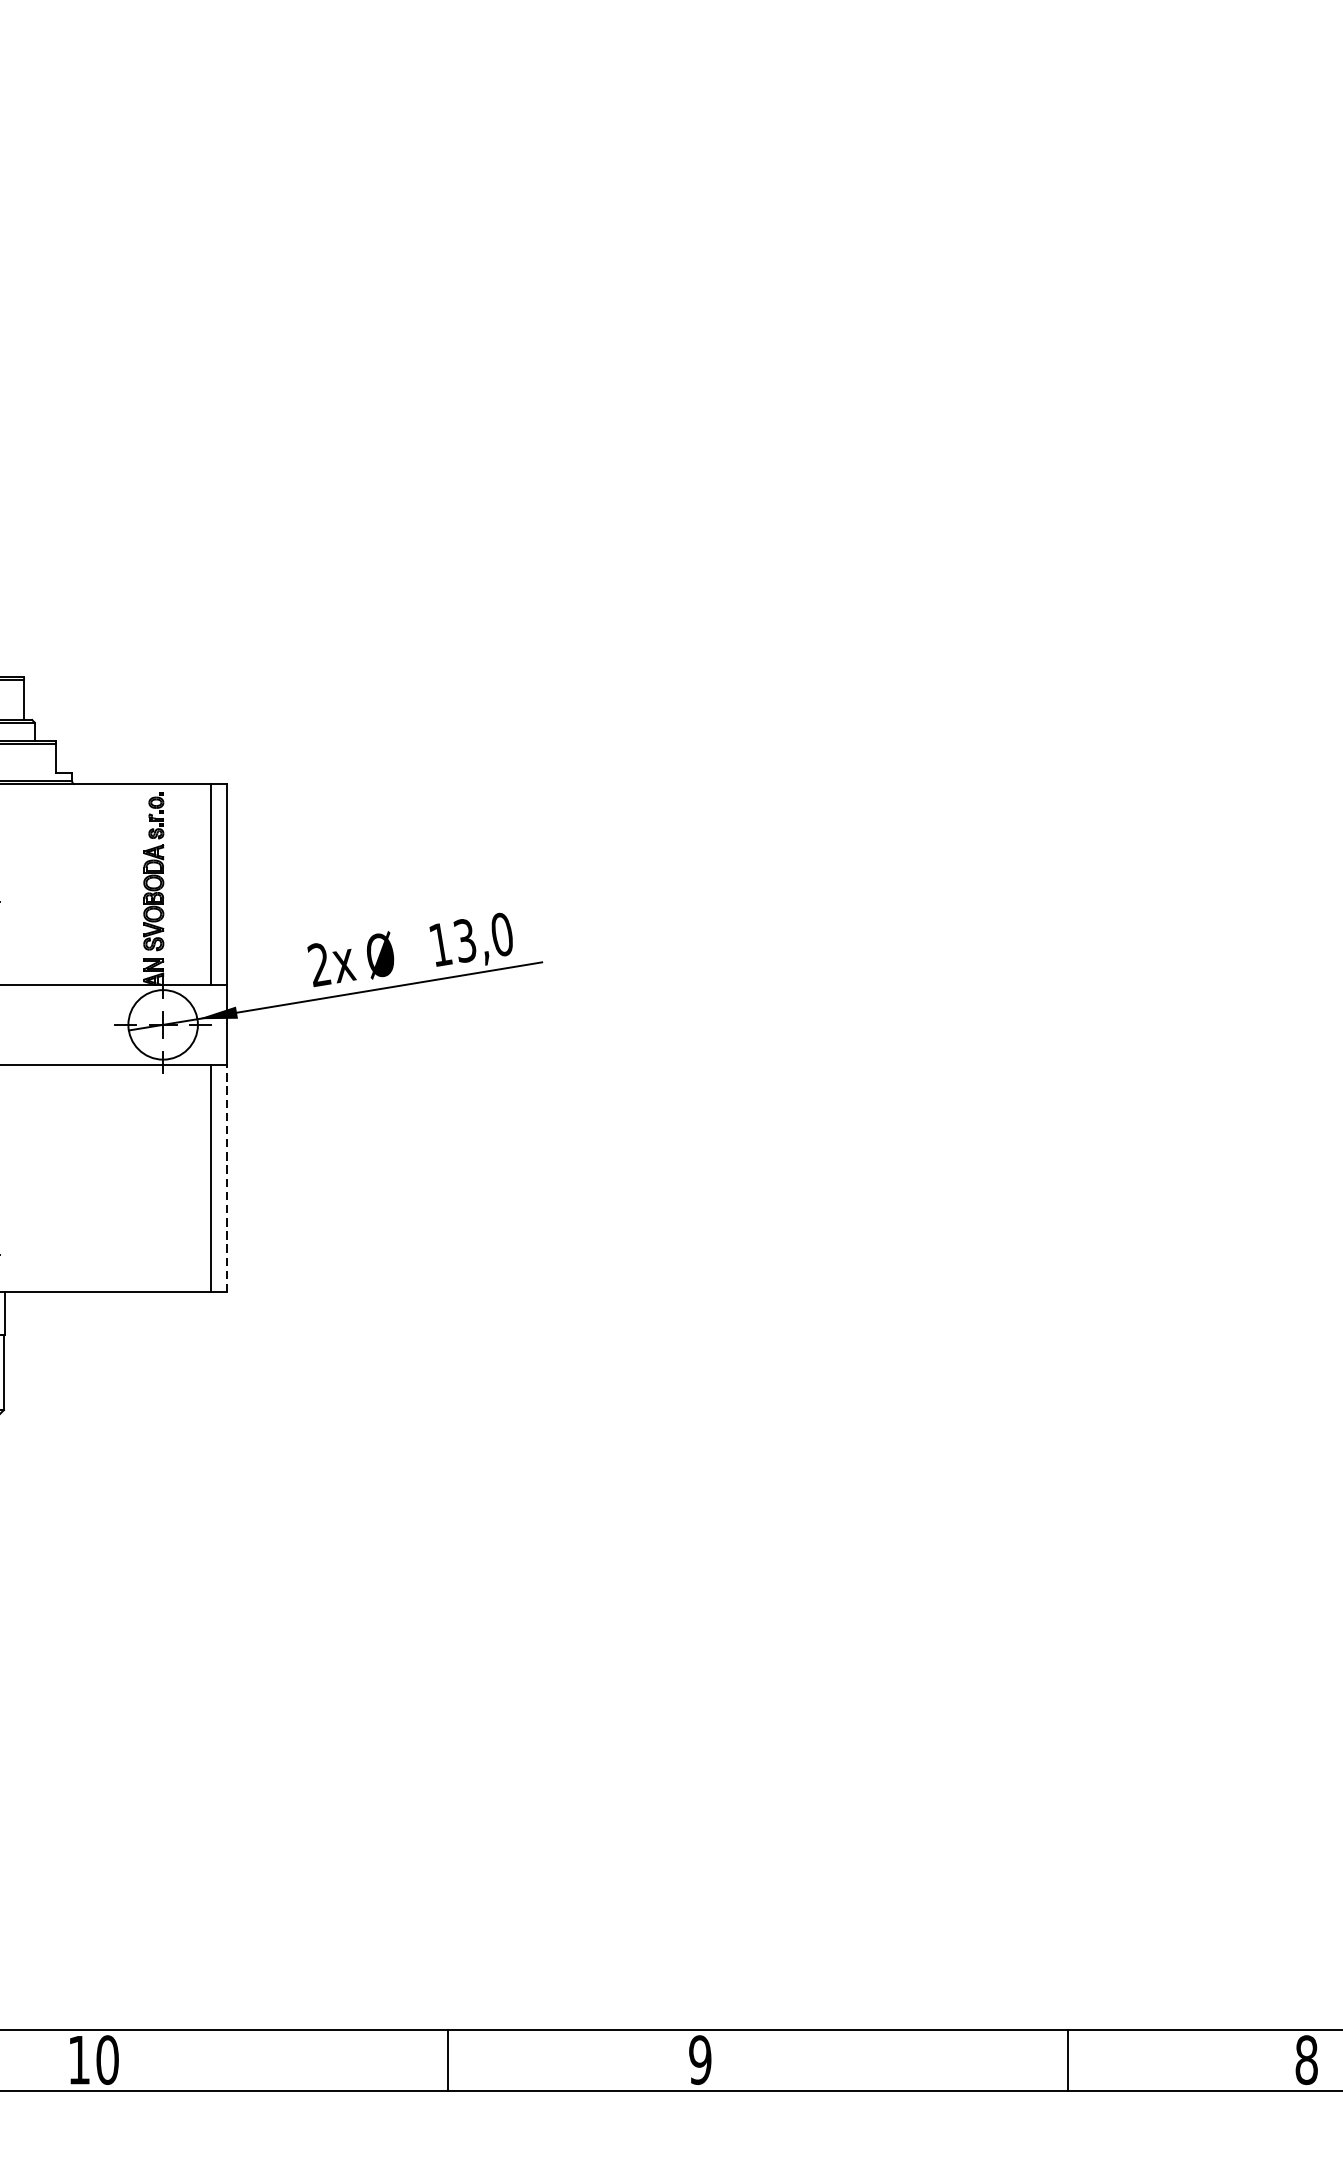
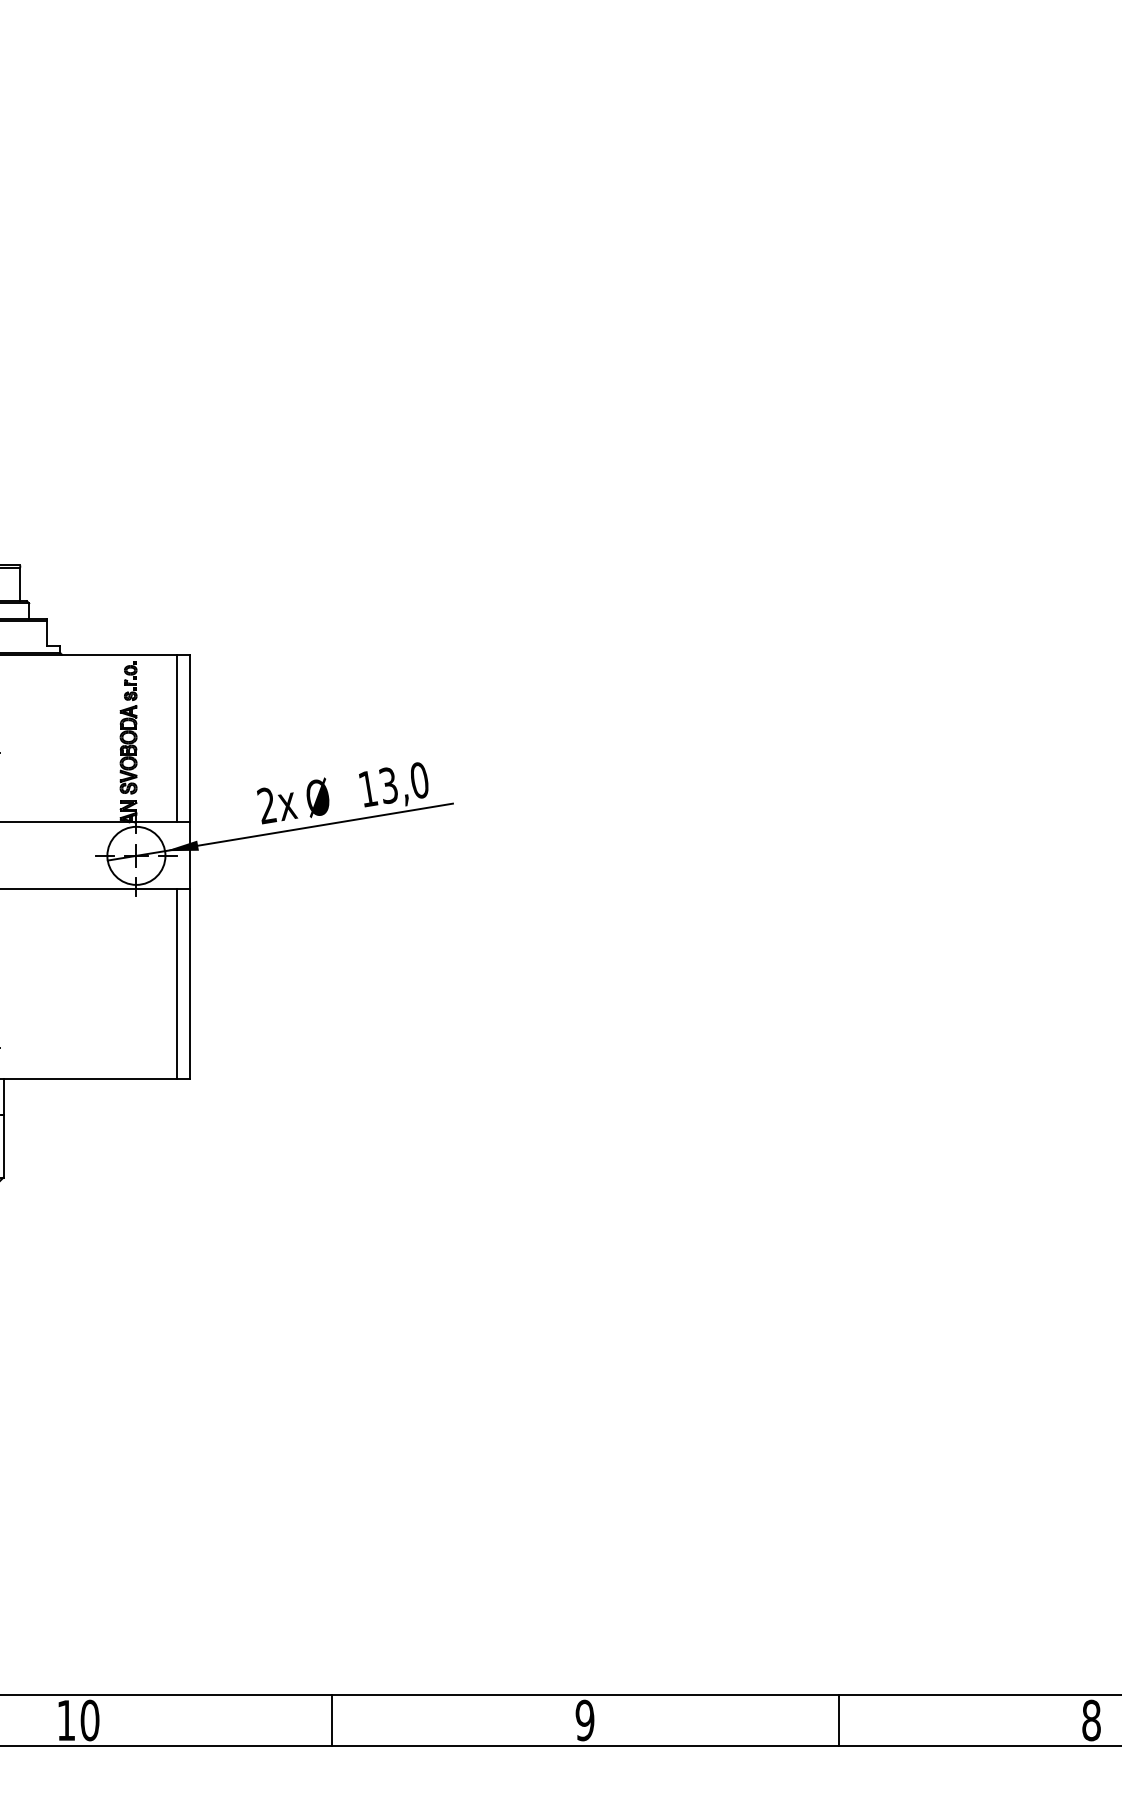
line: (227, 1178) -> (190, 984), dashed -> solid
line: (448, 2060) -> (332, 1720), moved
line: (1067, 2060) -> (838, 1720), moved

